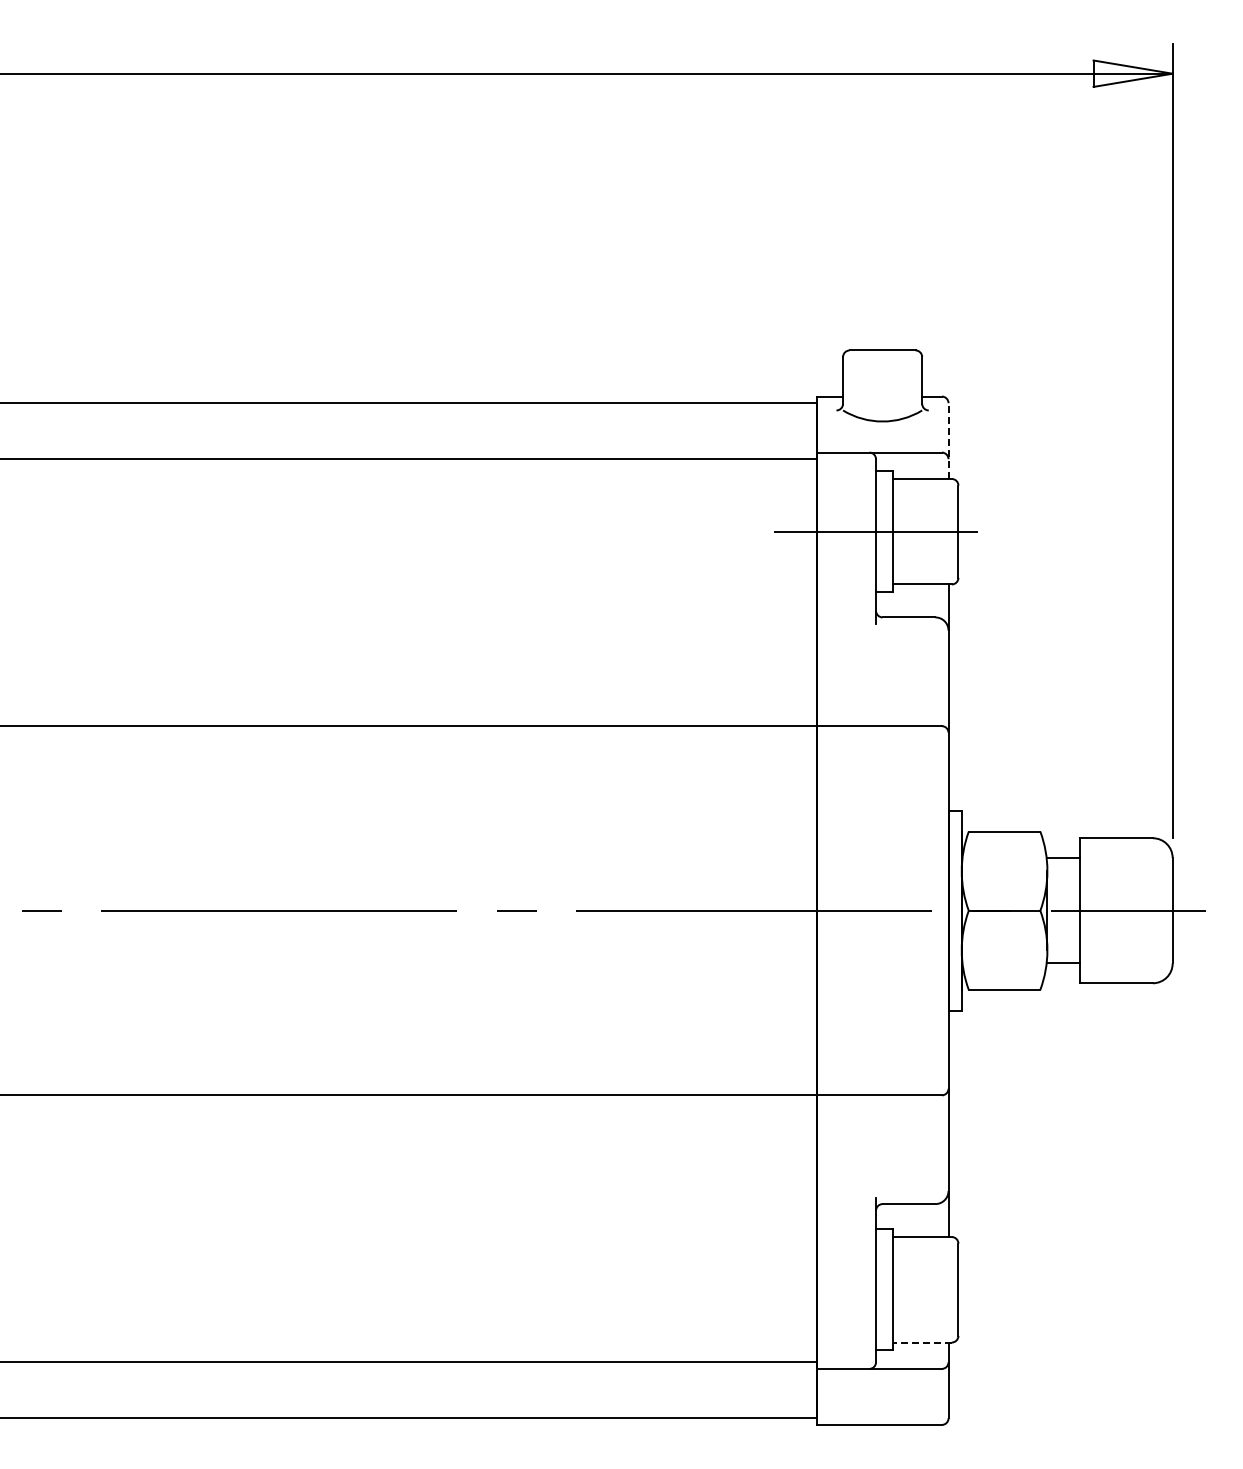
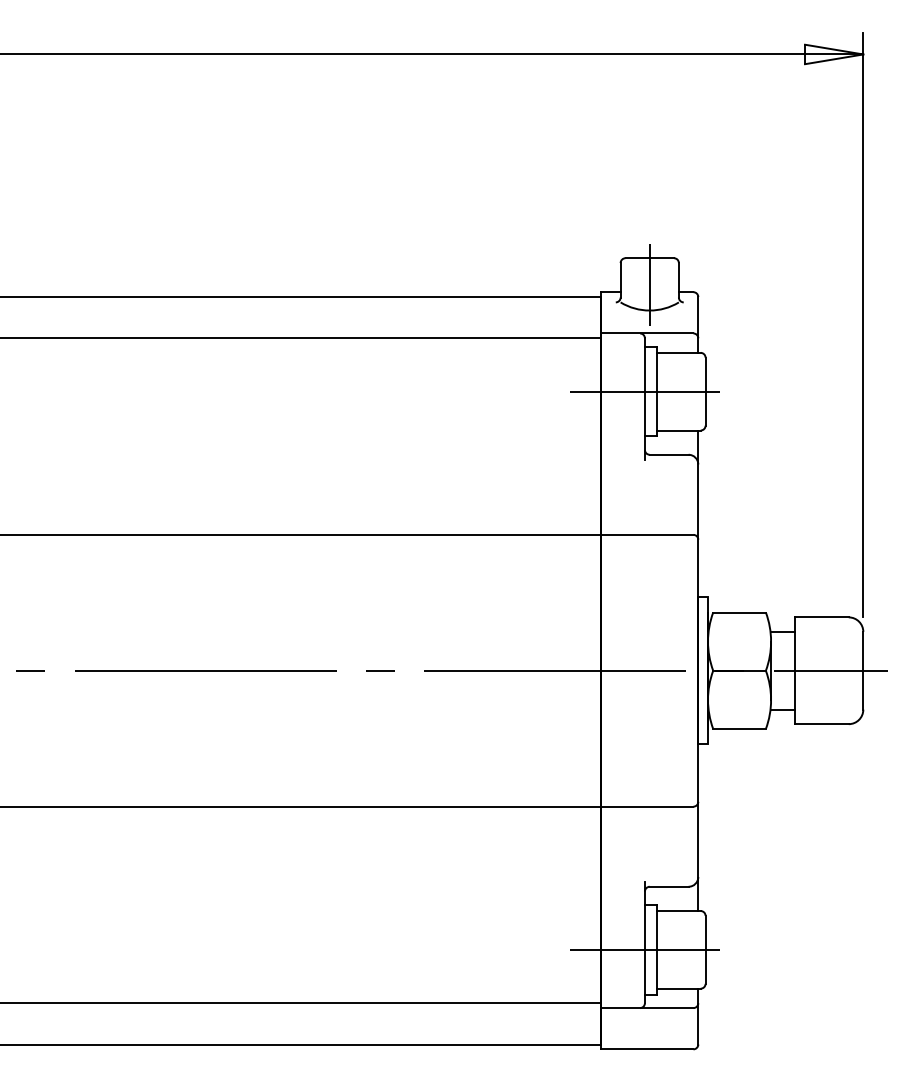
line: (882, 386) -> (649, 284), added
line: (948, 441) -> (698, 325), dashed -> solid
line: (875, 1289) -> (644, 949), added
line: (922, 1342) -> (679, 988), dashed -> solid

